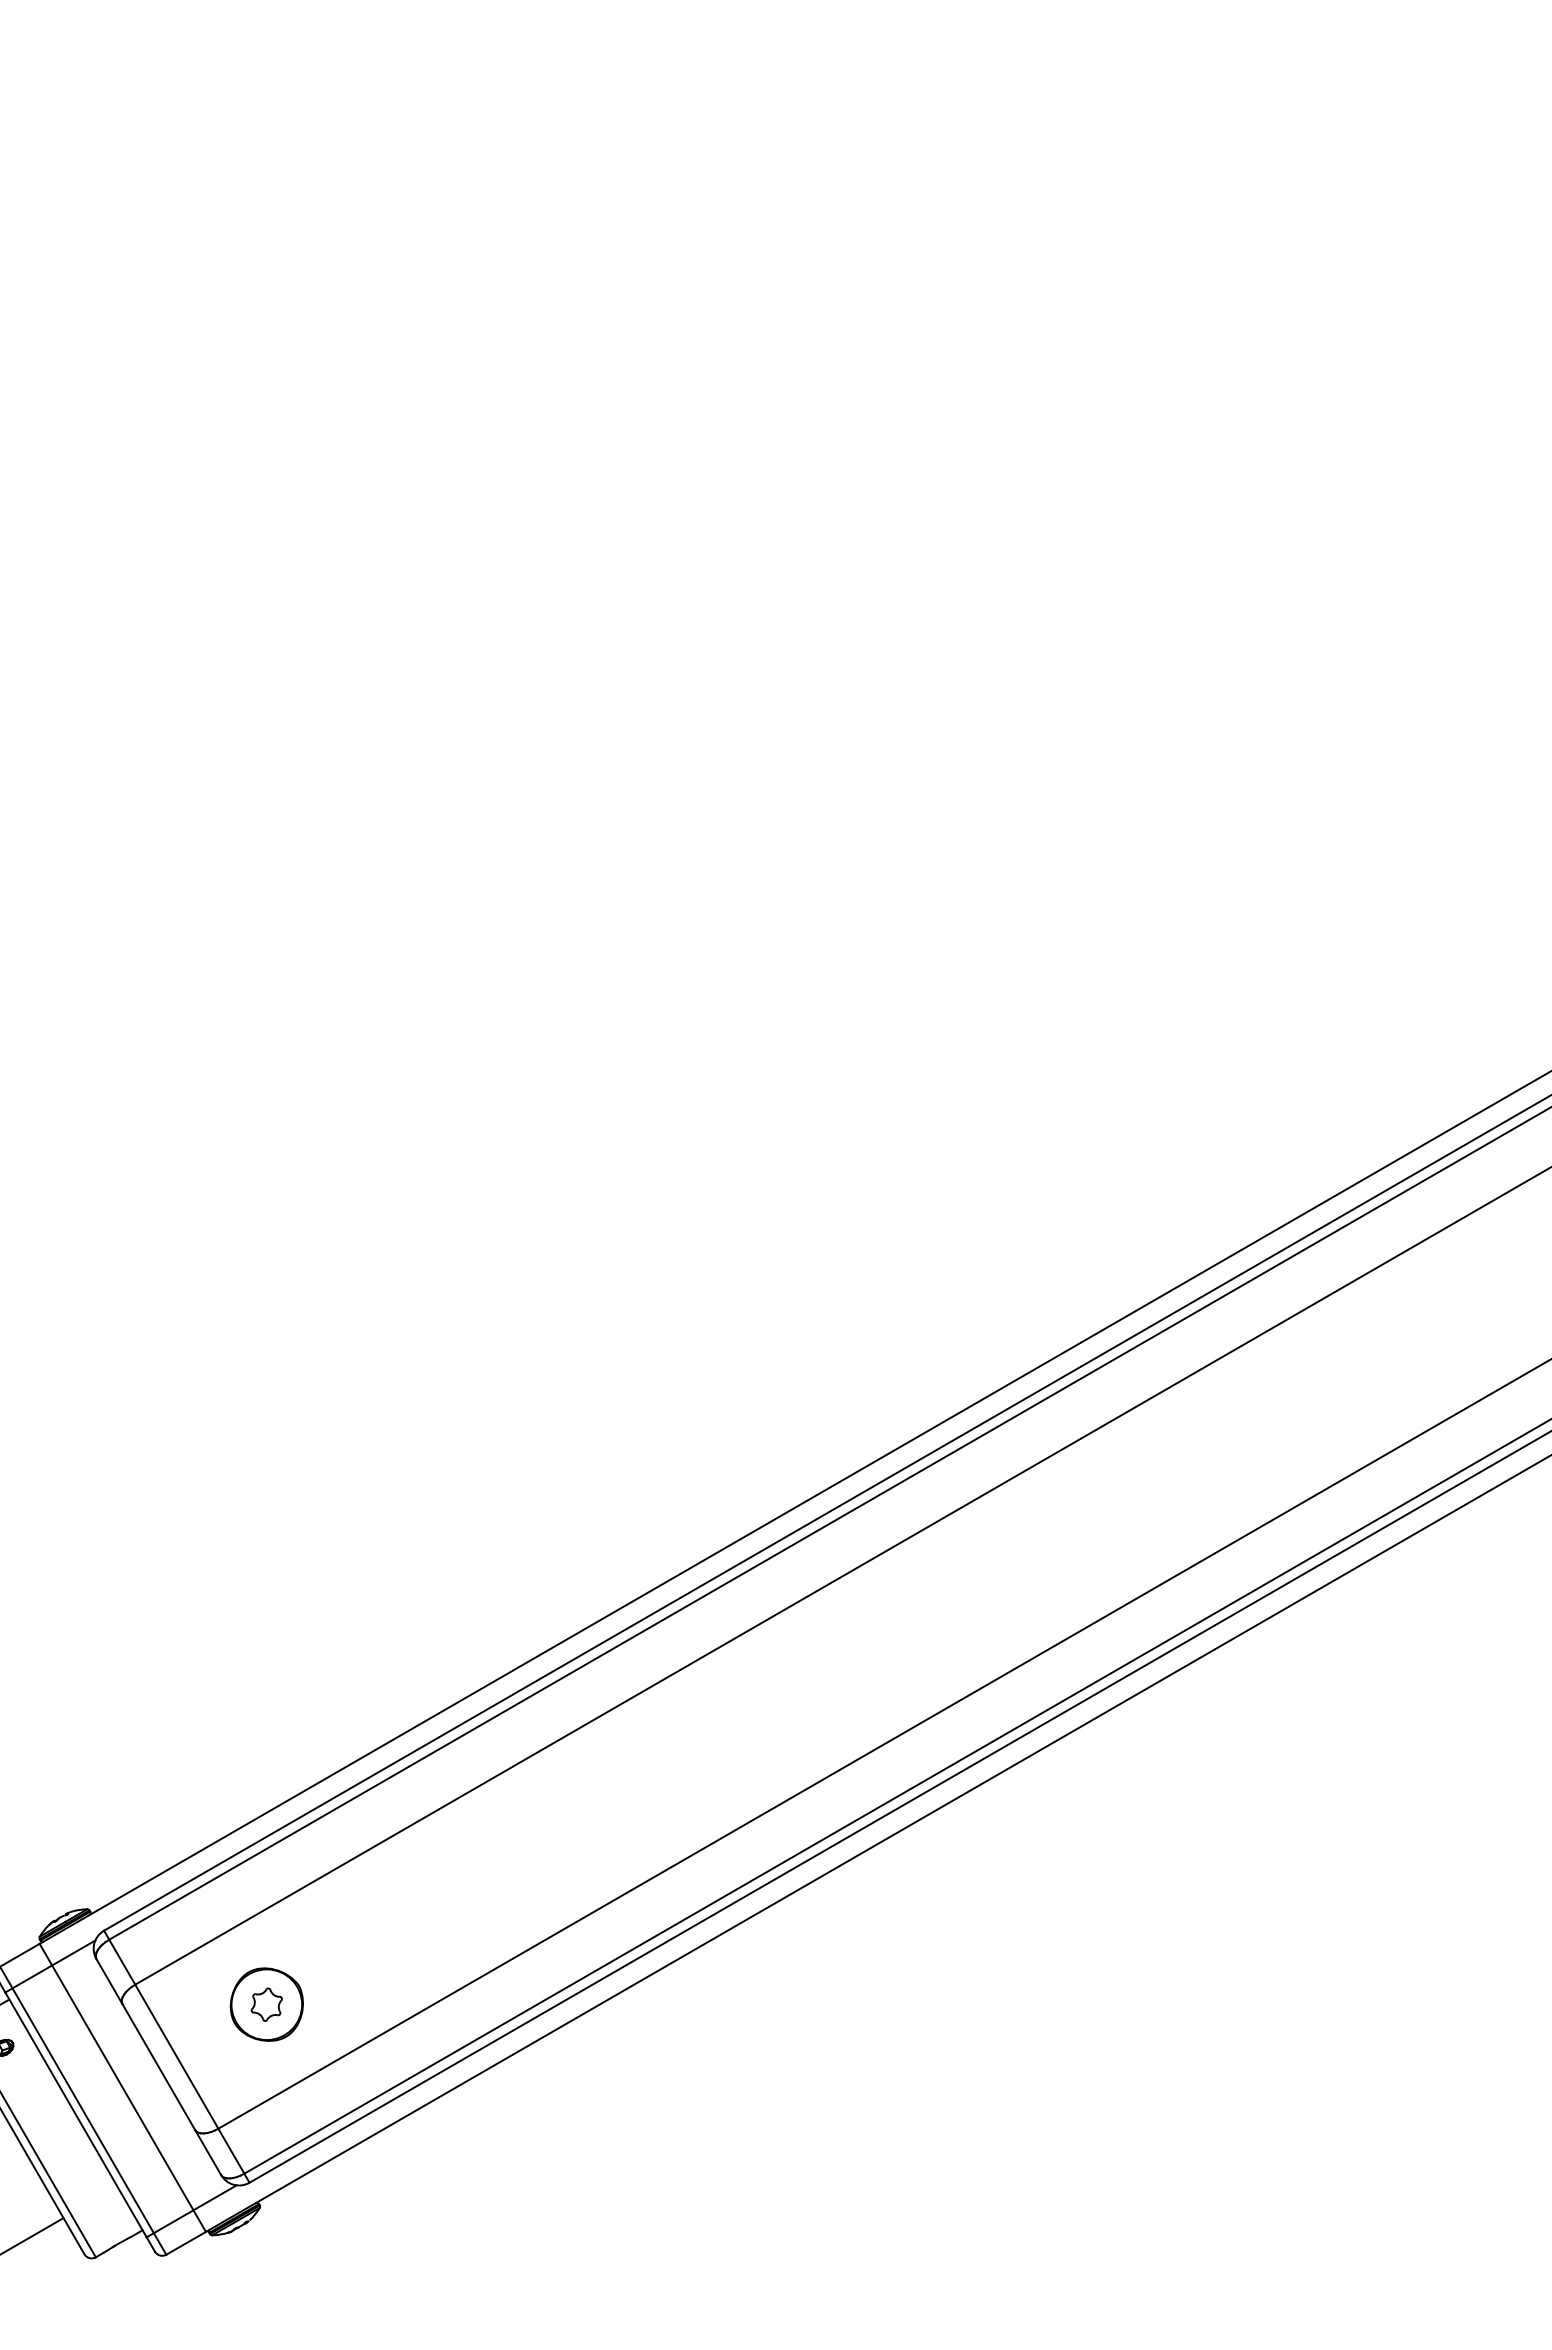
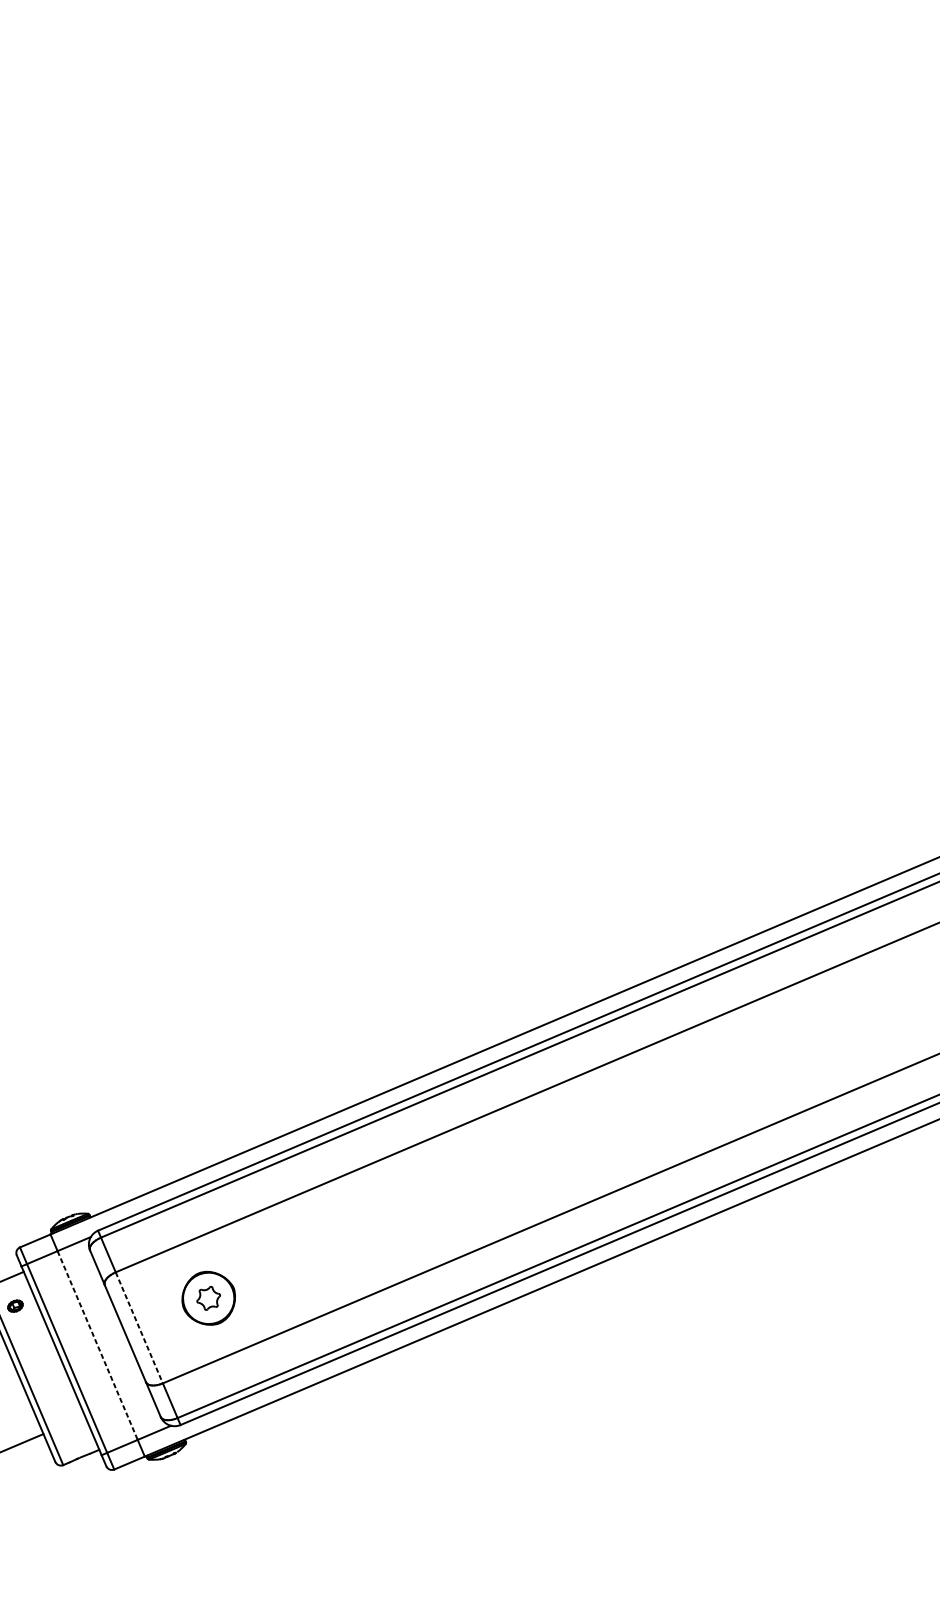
line: (177, 2057) -> (139, 1328), solid -> dashed
line: (123, 2088) -> (98, 1346), solid -> dashed

